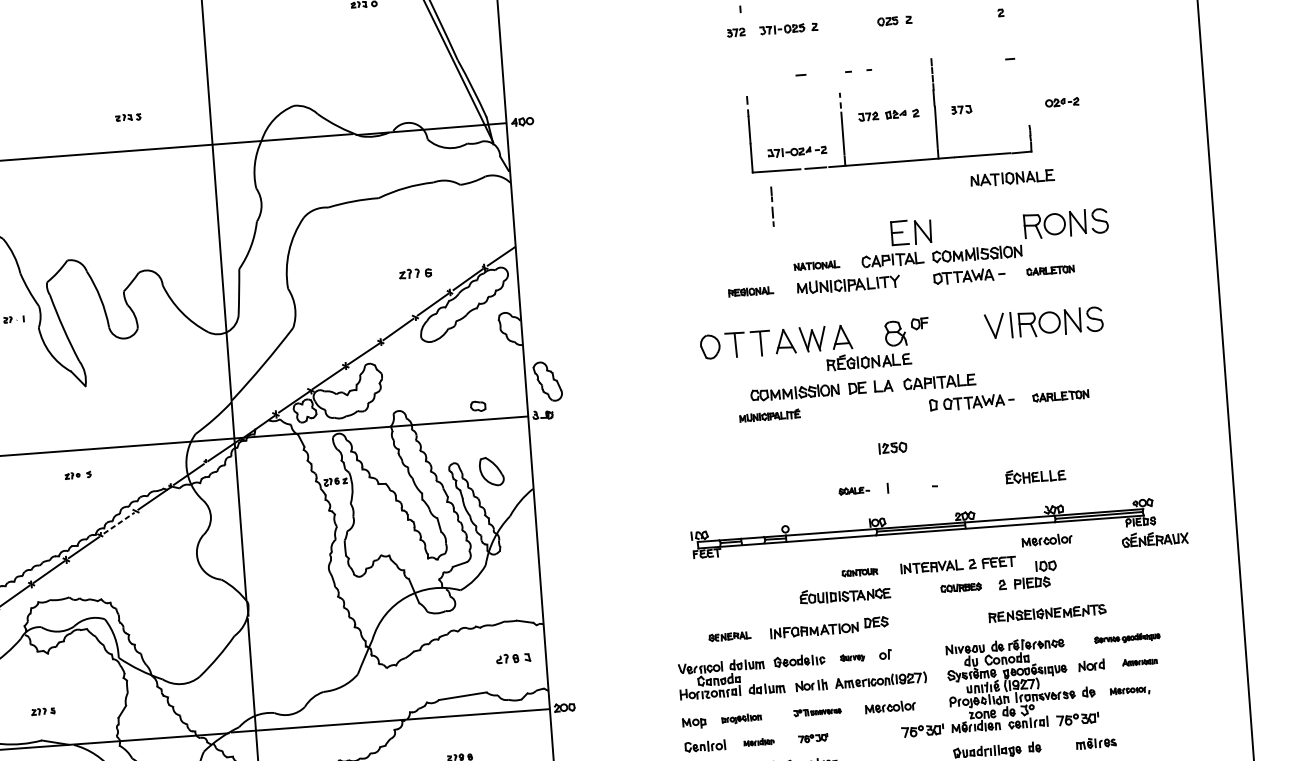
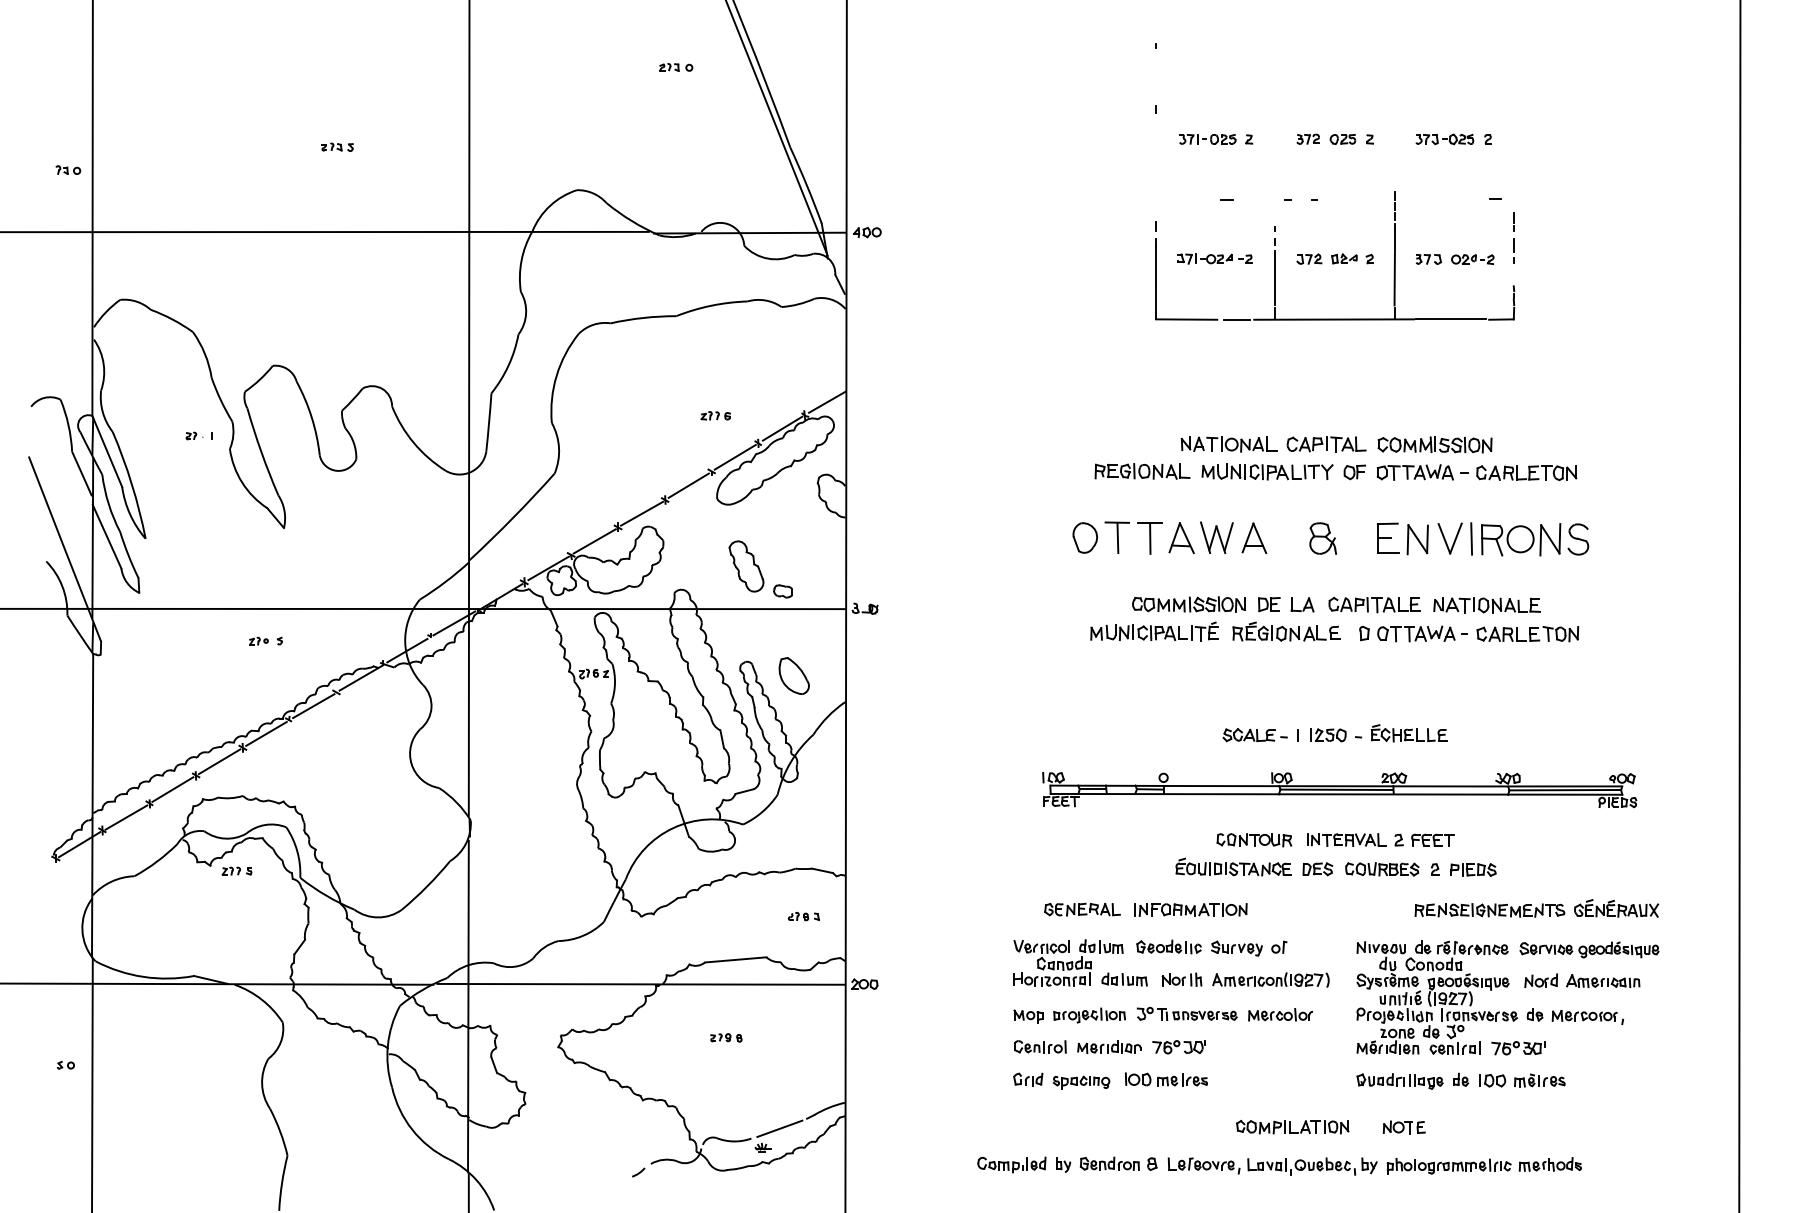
part: (966, 15) -> (1444, 139), added
part: (735, 32) -> (1307, 138), moved
part: (1061, 102) -> (1472, 259), moved
part: (128, 116) -> (337, 146), moved
part: (796, 151) -> (1214, 258), moved
part: (1012, 178) -> (1486, 605), moved
line: (772, 207) -> (1513, 238), moved
part: (1066, 223) -> (1551, 414), removed
part: (911, 232) -> (1402, 538), moved
part: (816, 265) -> (1228, 444), size x1.67
part: (1050, 270) -> (1526, 472), size x1.67
part: (415, 273) -> (715, 415), size x0.71
part: (751, 291) -> (1142, 471), size x1.67
part: (919, 323) -> (1354, 472), moved
part: (869, 360) -> (1286, 631), moved
part: (547, 381) -> (746, 566), moved
part: (1060, 396) -> (1527, 634), size x1.43
part: (769, 415) -> (1154, 631), size x1.67
part: (892, 448) -> (1328, 735), moved
part: (1035, 475) -> (1408, 733), moved
part: (853, 491) -> (1254, 735), size x1.67
line: (118, 523) -> (313, 706), dashed -> solid
part: (1155, 538) -> (1616, 908), moved
part: (1047, 539) -> (1496, 816), removed
part: (1045, 565) -> (1492, 1080), moved
part: (859, 572) -> (1254, 840), size x1.67
part: (961, 587) -> (1382, 869), size x1.43
part: (876, 622) -> (1317, 869), moved
part: (729, 636) -> (1082, 909), size x1.43
part: (1127, 638) -> (1589, 949), size x1.67
part: (513, 658) -> (803, 916), size x0.71
part: (852, 658) -> (1236, 948), size x1.67
part: (1140, 661) -> (1603, 980), size x1.67
part: (1129, 691) -> (1587, 1017), size x1.43
part: (42, 711) -> (236, 870), moved
part: (817, 711) -> (1186, 1013), size x1.67
part: (741, 718) -> (1089, 1015), size x1.43
part: (922, 731) -> (1319, 1048), removed
part: (812, 738) -> (1178, 1047), size x1.43
part: (759, 741) -> (1109, 1046), size x1.67

